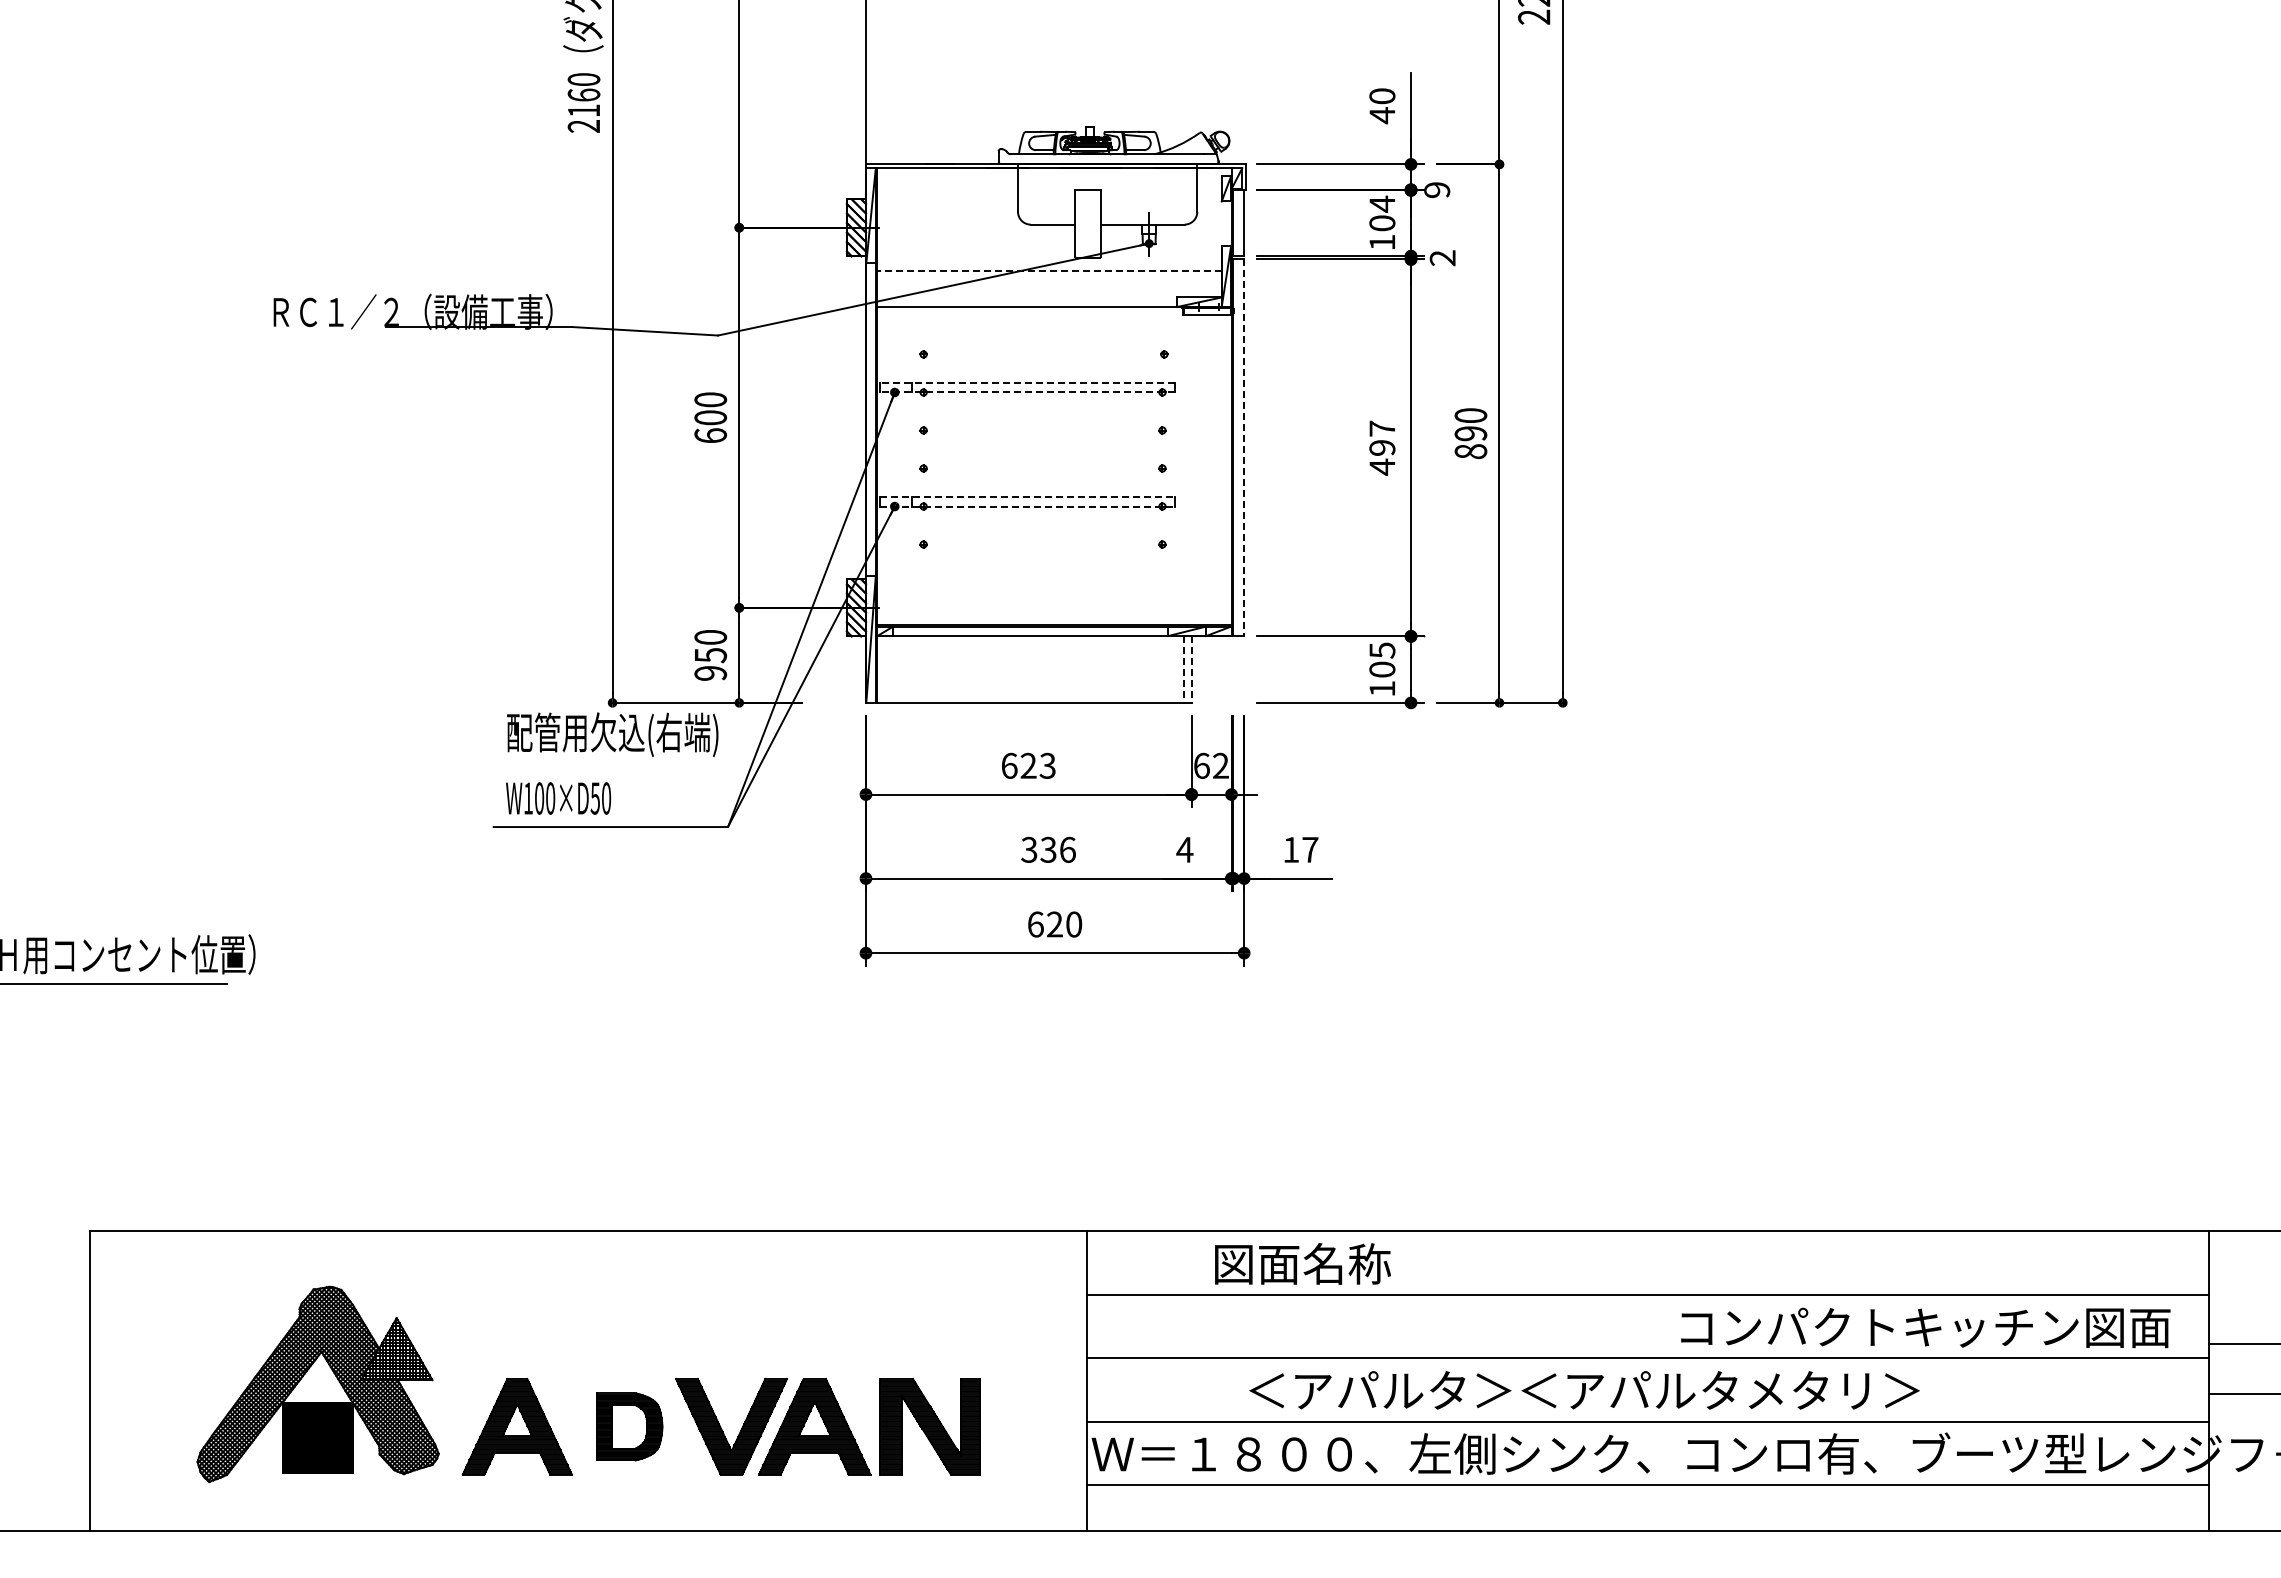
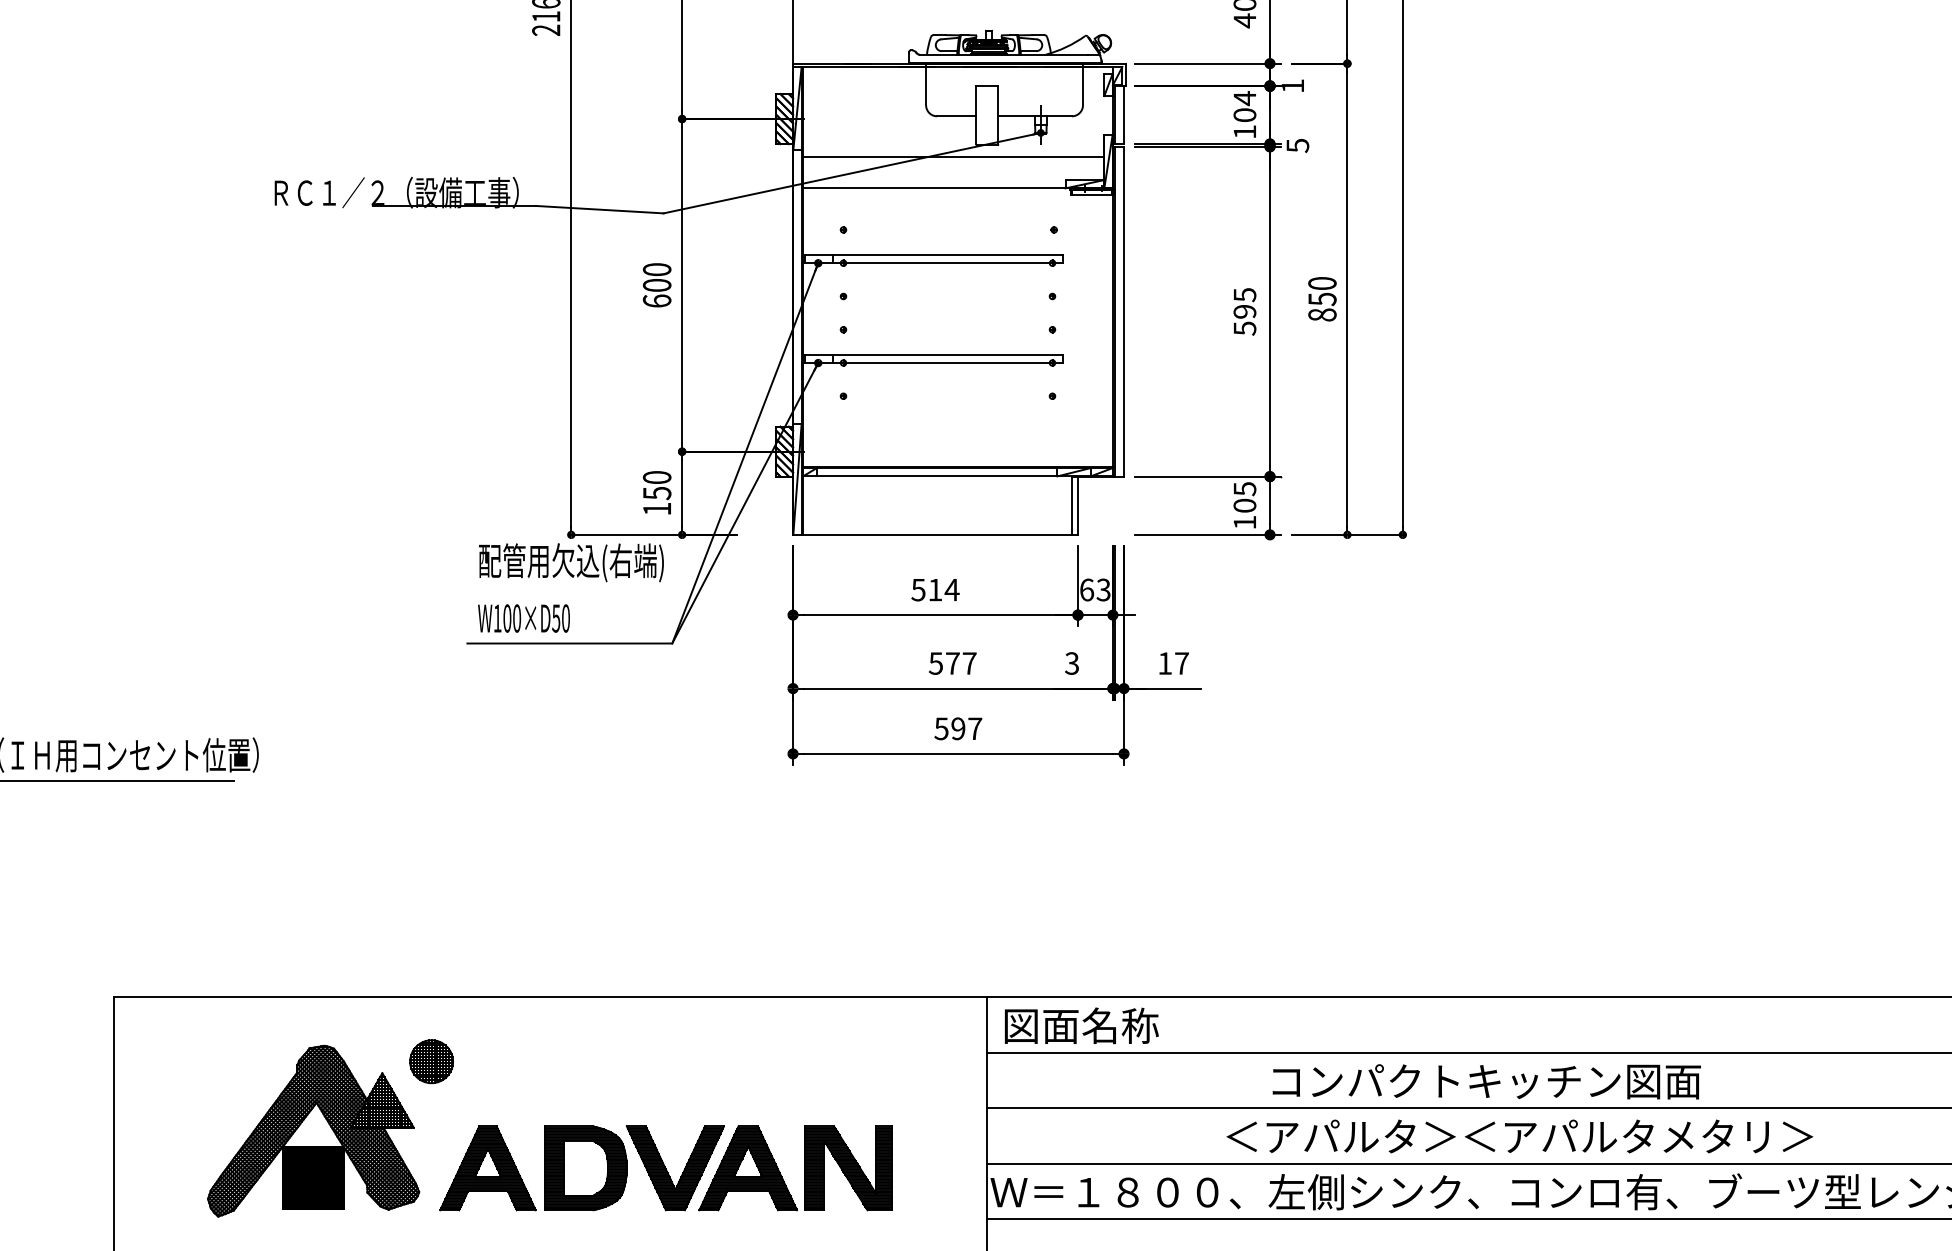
text: (1437, 190) -> (1293, 86), 9 -> 1
text: (1442, 258) -> (1297, 145), 2 -> 5
line: (1049, 271) -> (953, 157), dashed -> solid
line: (1026, 382) -> (933, 254), dashed -> solid
line: (1026, 392) -> (933, 263), dashed -> solid
text: (1470, 433) -> (1322, 299), 890 -> 850
text: (1382, 447) -> (1245, 311), 497 -> 595
line: (1244, 448) -> (1124, 312), dashed -> solid
line: (1027, 497) -> (934, 355), dashed -> solid
line: (1027, 506) -> (934, 363), dashed -> solid
line: (1184, 670) -> (1071, 506), dashed -> solid
line: (1191, 670) -> (1077, 506), dashed -> solid
text: (710, 673) -> (656, 509), 950 -> 150
text: (1028, 765) -> (935, 589), 623 -> 514
text: (1220, 765) -> (1103, 589), 62 -> 63
text: (1048, 849) -> (952, 663), 336 -> 577
text: (1184, 849) -> (1071, 663), 4 -> 3
text: (1054, 924) -> (958, 728), 620 -> 597
text: (1302, 1263) -> (1081, 1025), moved
part: (452, 1304) -> (431, 1061), added
text: (1925, 1327) -> (1486, 1081), moved
text: (1584, 1390) -> (1519, 1136), moved
part: (629, 1426) -> (586, 1168), size x1.43

